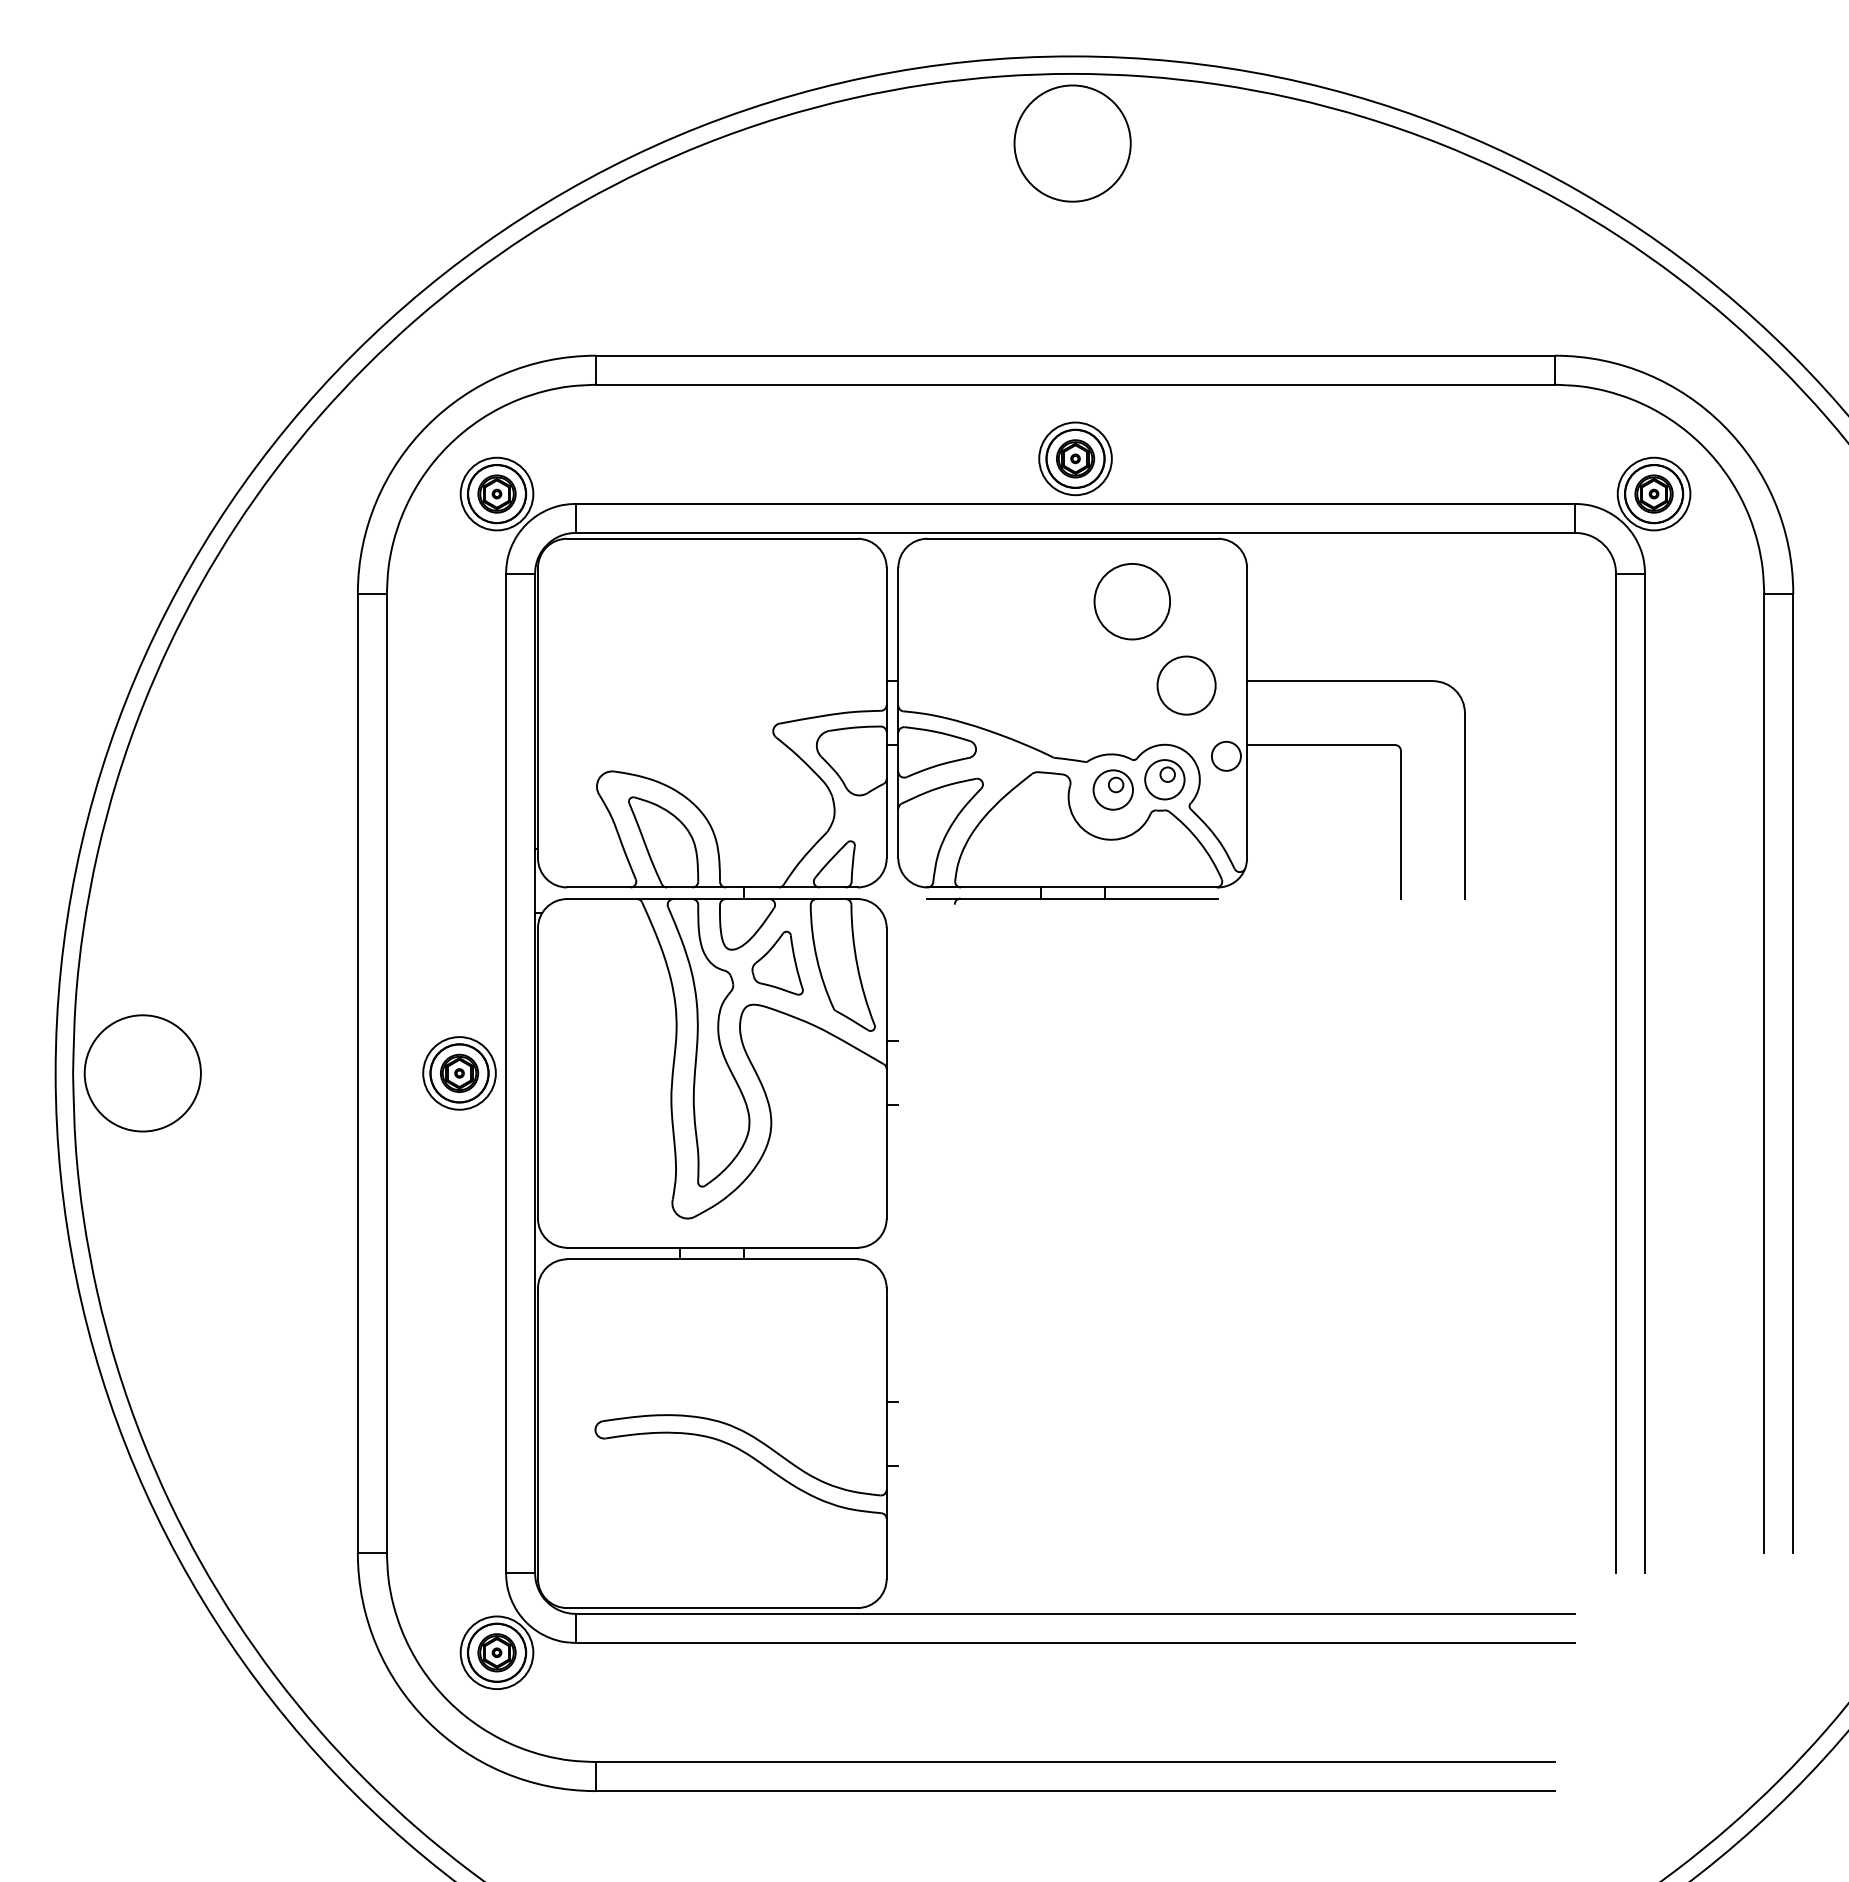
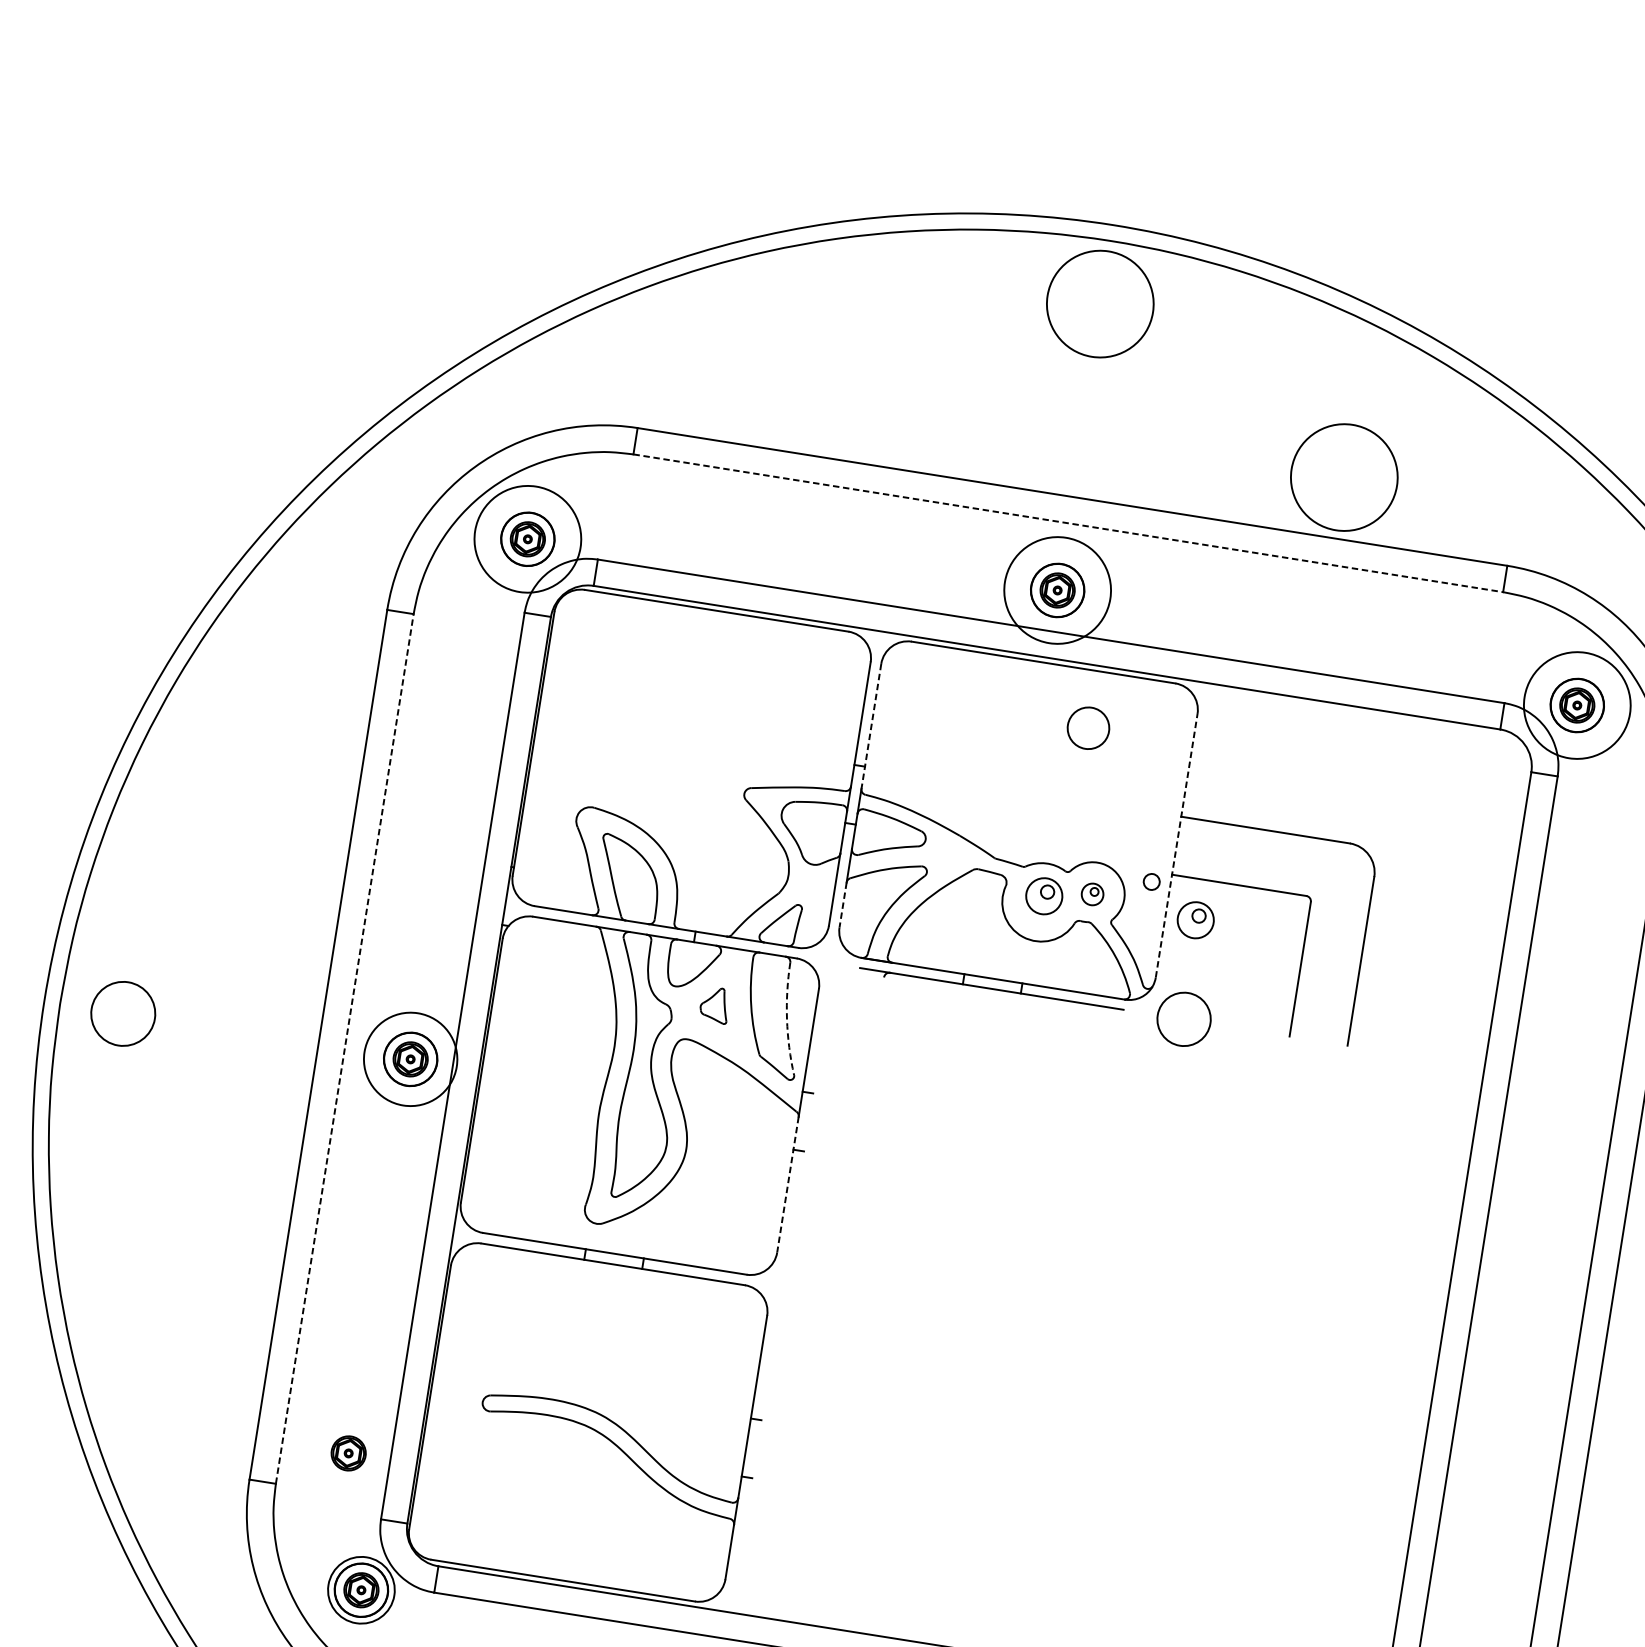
circle: (1364, 288) -> (1344, 477), added
line: (1076, 384) -> (1069, 523), solid -> dashed
circle: (1075, 458) -> (1057, 590), size x1.6
circle: (496, 493) -> (527, 538), size x1.6
circle: (1653, 493) -> (1576, 704), size x1.6
circle: (1131, 601) -> (1087, 727), size x0.6
line: (898, 636) -> (871, 726), solid -> dashed
circle: (1186, 685) -> (1184, 1019), moved
line: (1247, 712) -> (1177, 845), solid -> dashed
circle: (1225, 755) -> (1151, 881), size x0.6
part: (1164, 779) -> (1092, 894), size x0.6
part: (1279, 789) -> (1195, 919), added
line: (898, 833) -> (843, 904), solid -> dashed
part: (777, 962) -> (714, 1004), size x0.6
arc: (857, 966) -> (786, 1019), solid -> dashed
line: (386, 1072) -> (344, 1048), solid -> dashed
circle: (142, 1073) -> (123, 1013), size x0.6
circle: (459, 1073) -> (410, 1059), size x1.4
line: (886, 1143) -> (787, 1184), solid -> dashed
part: (459, 1507) -> (348, 1453), added

